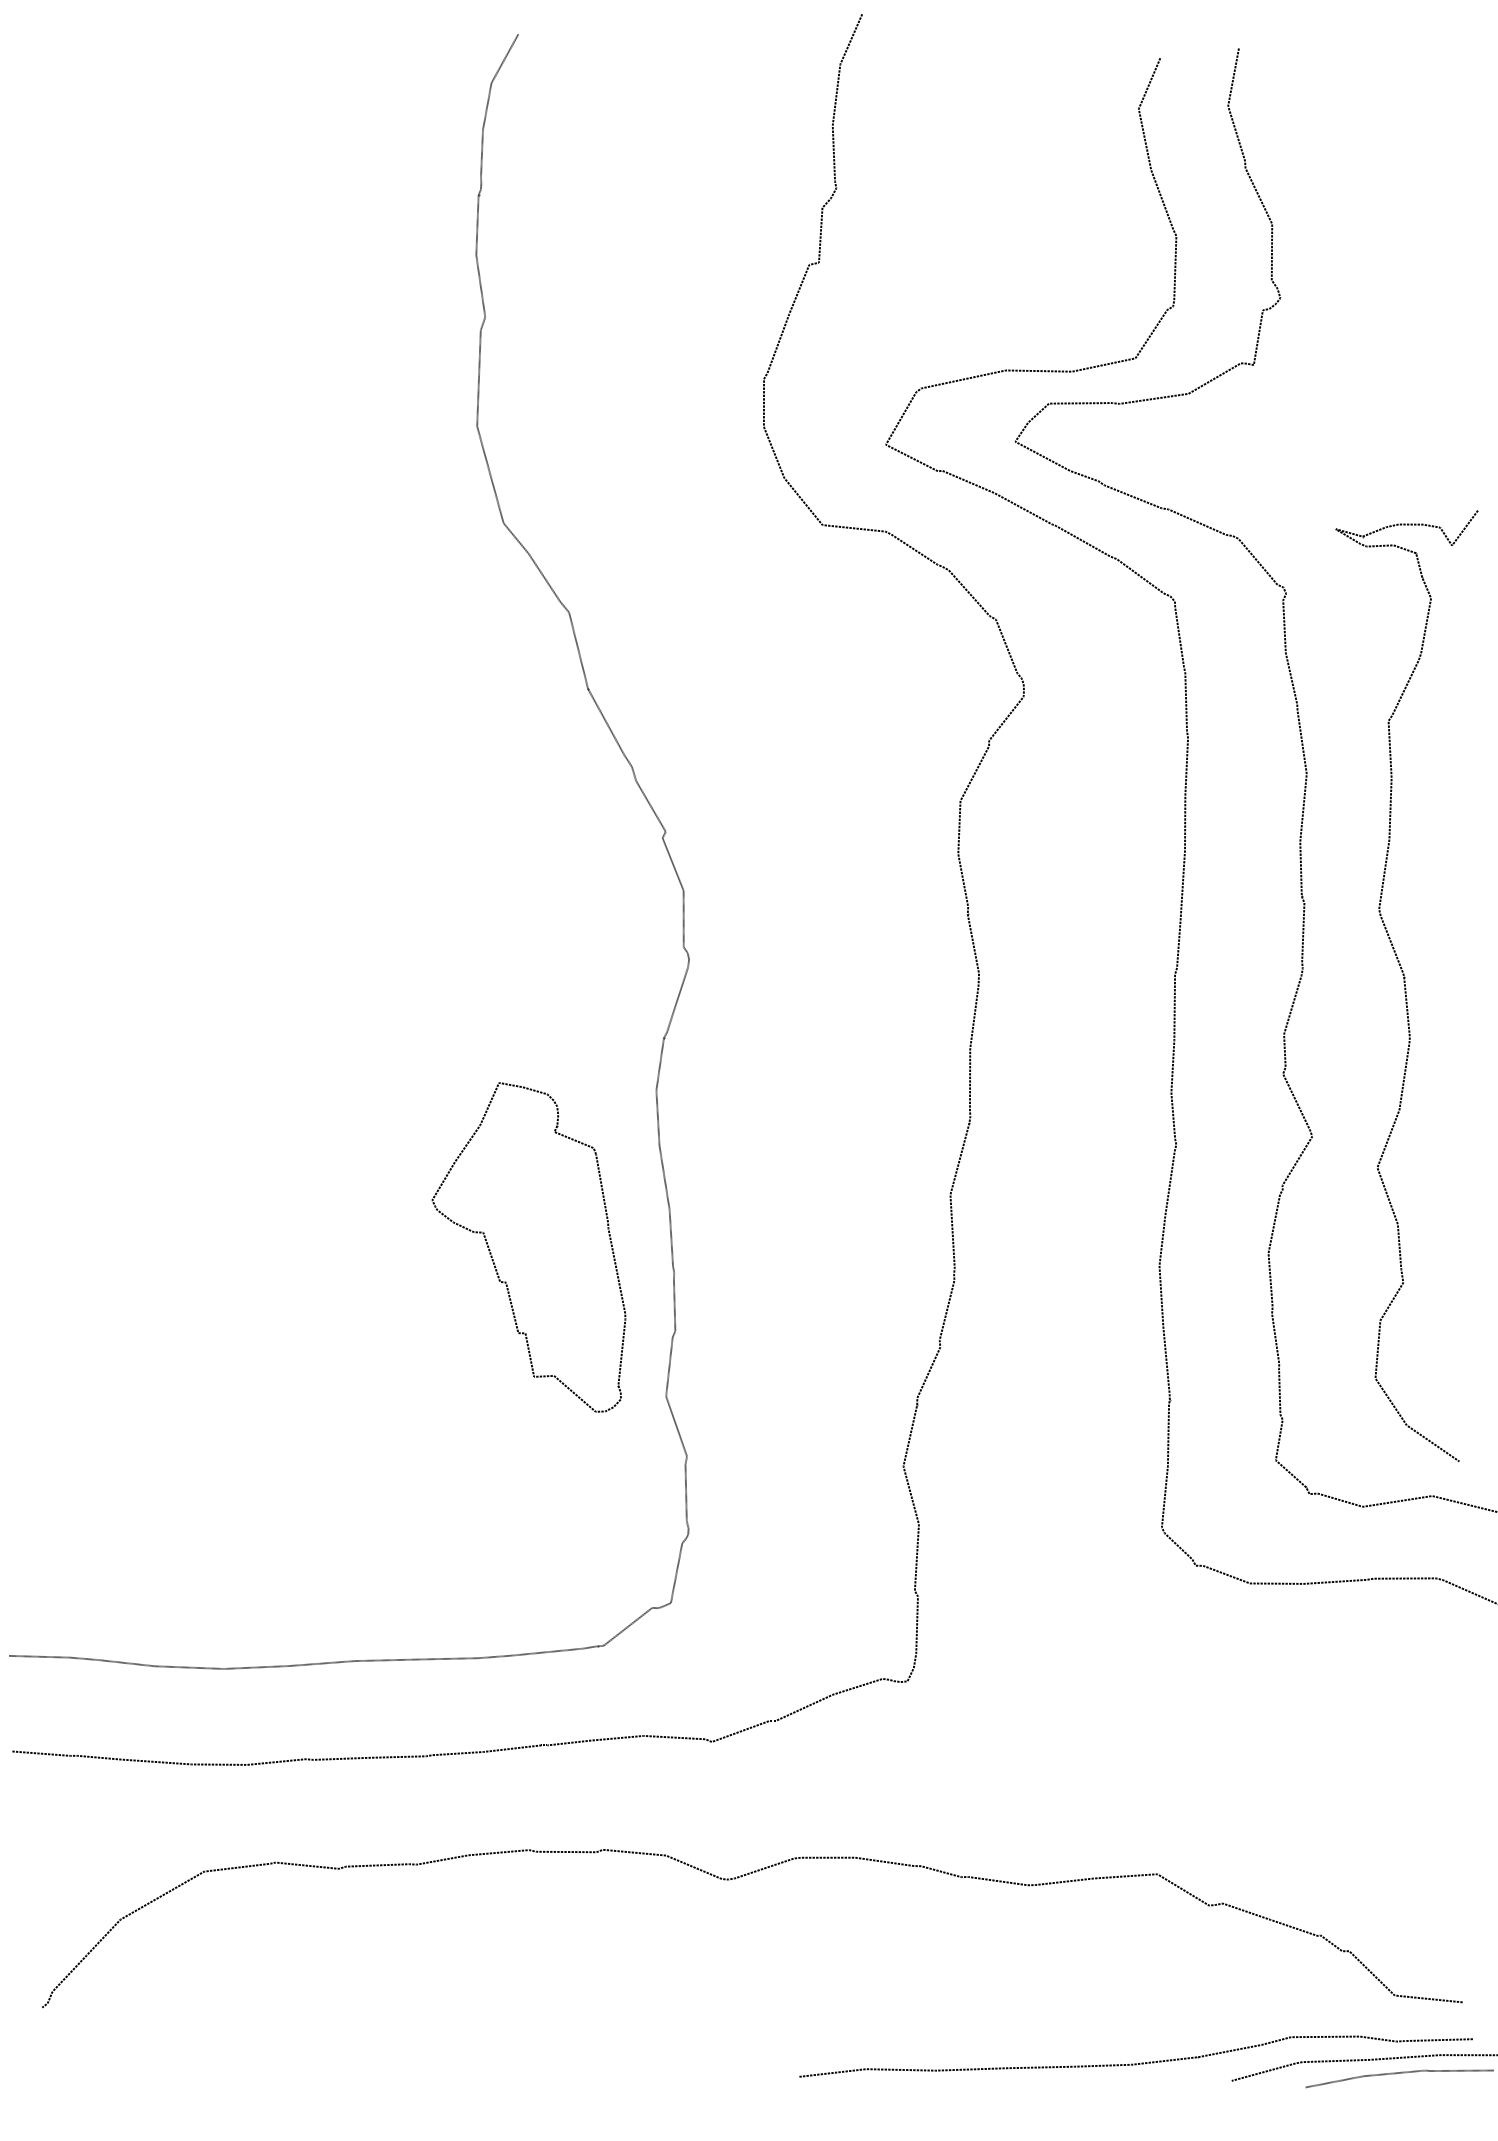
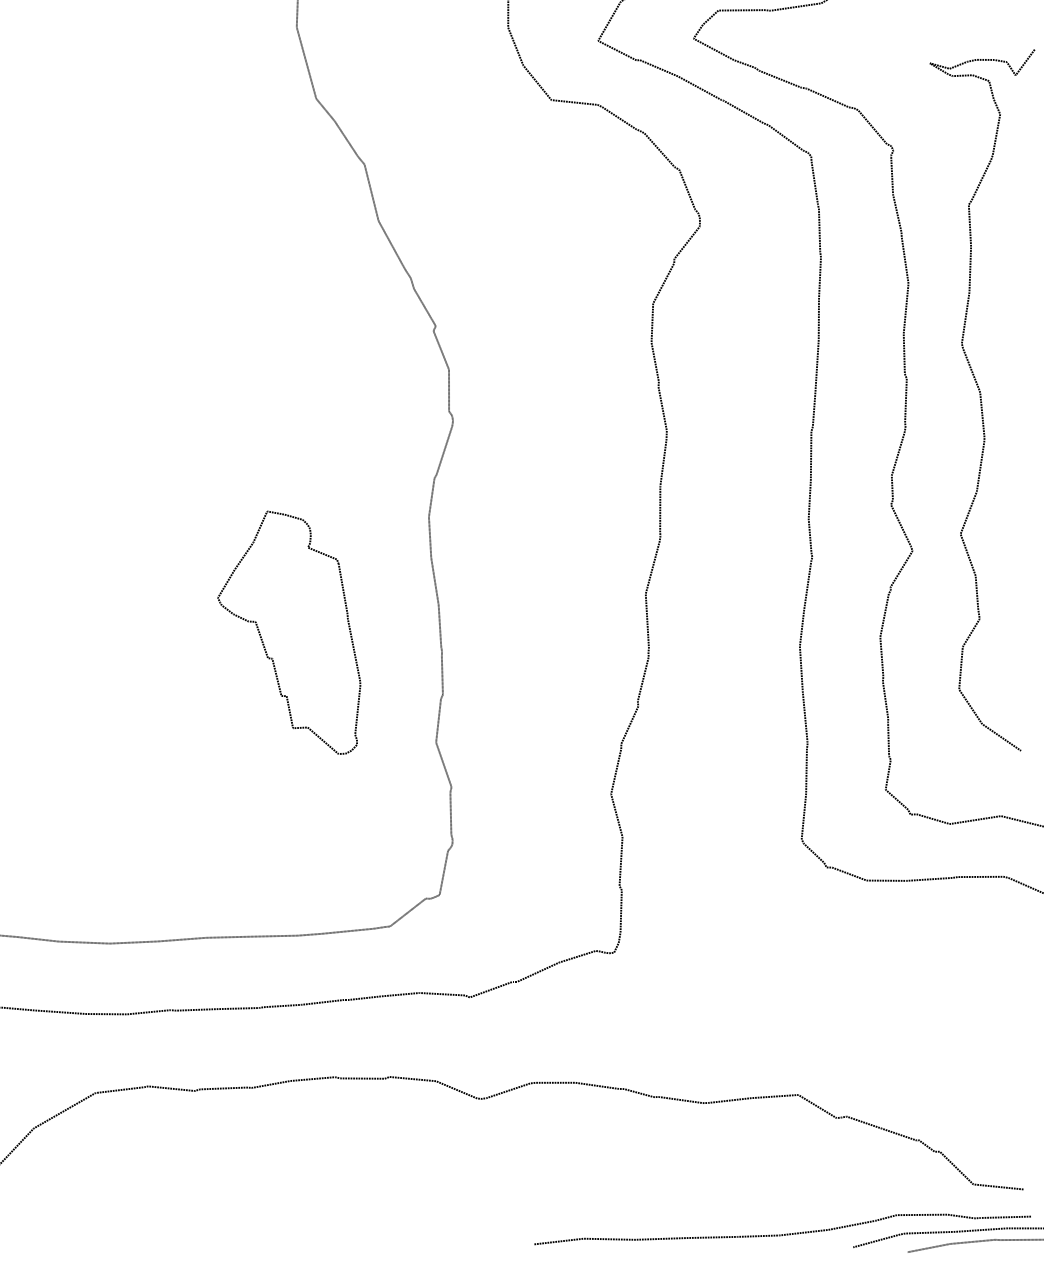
curve: (1405, 985) -> (981, 399), moved
part: (492, 1255) -> (262, 638), moved

